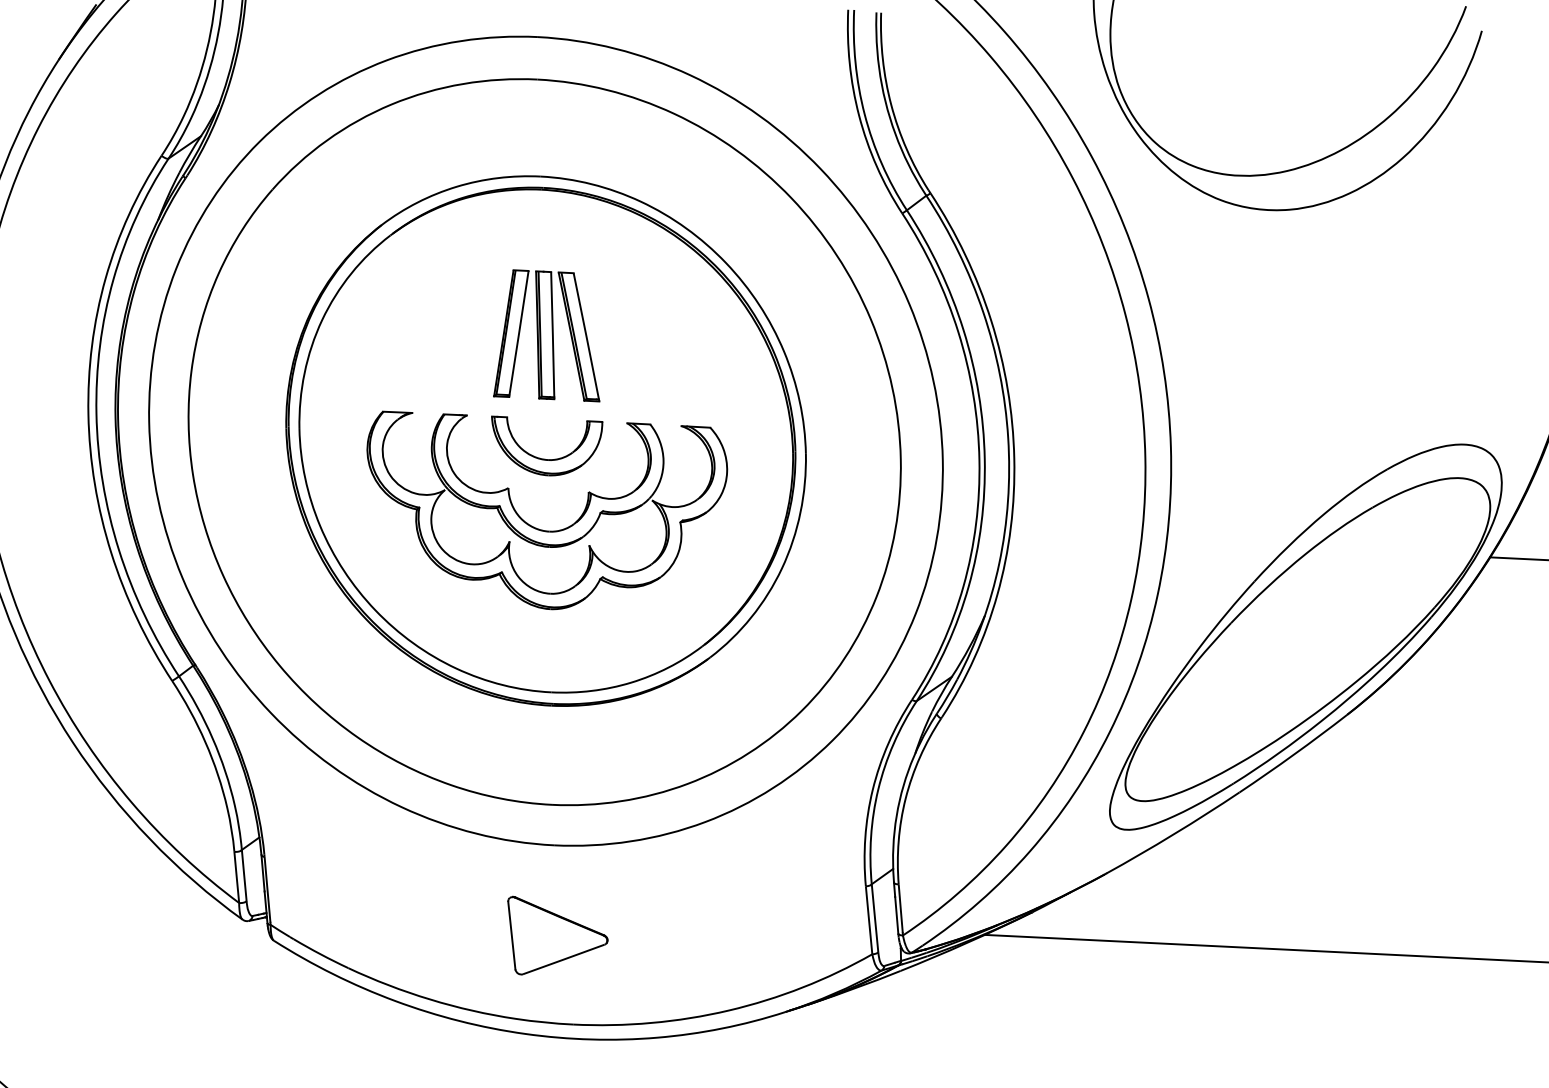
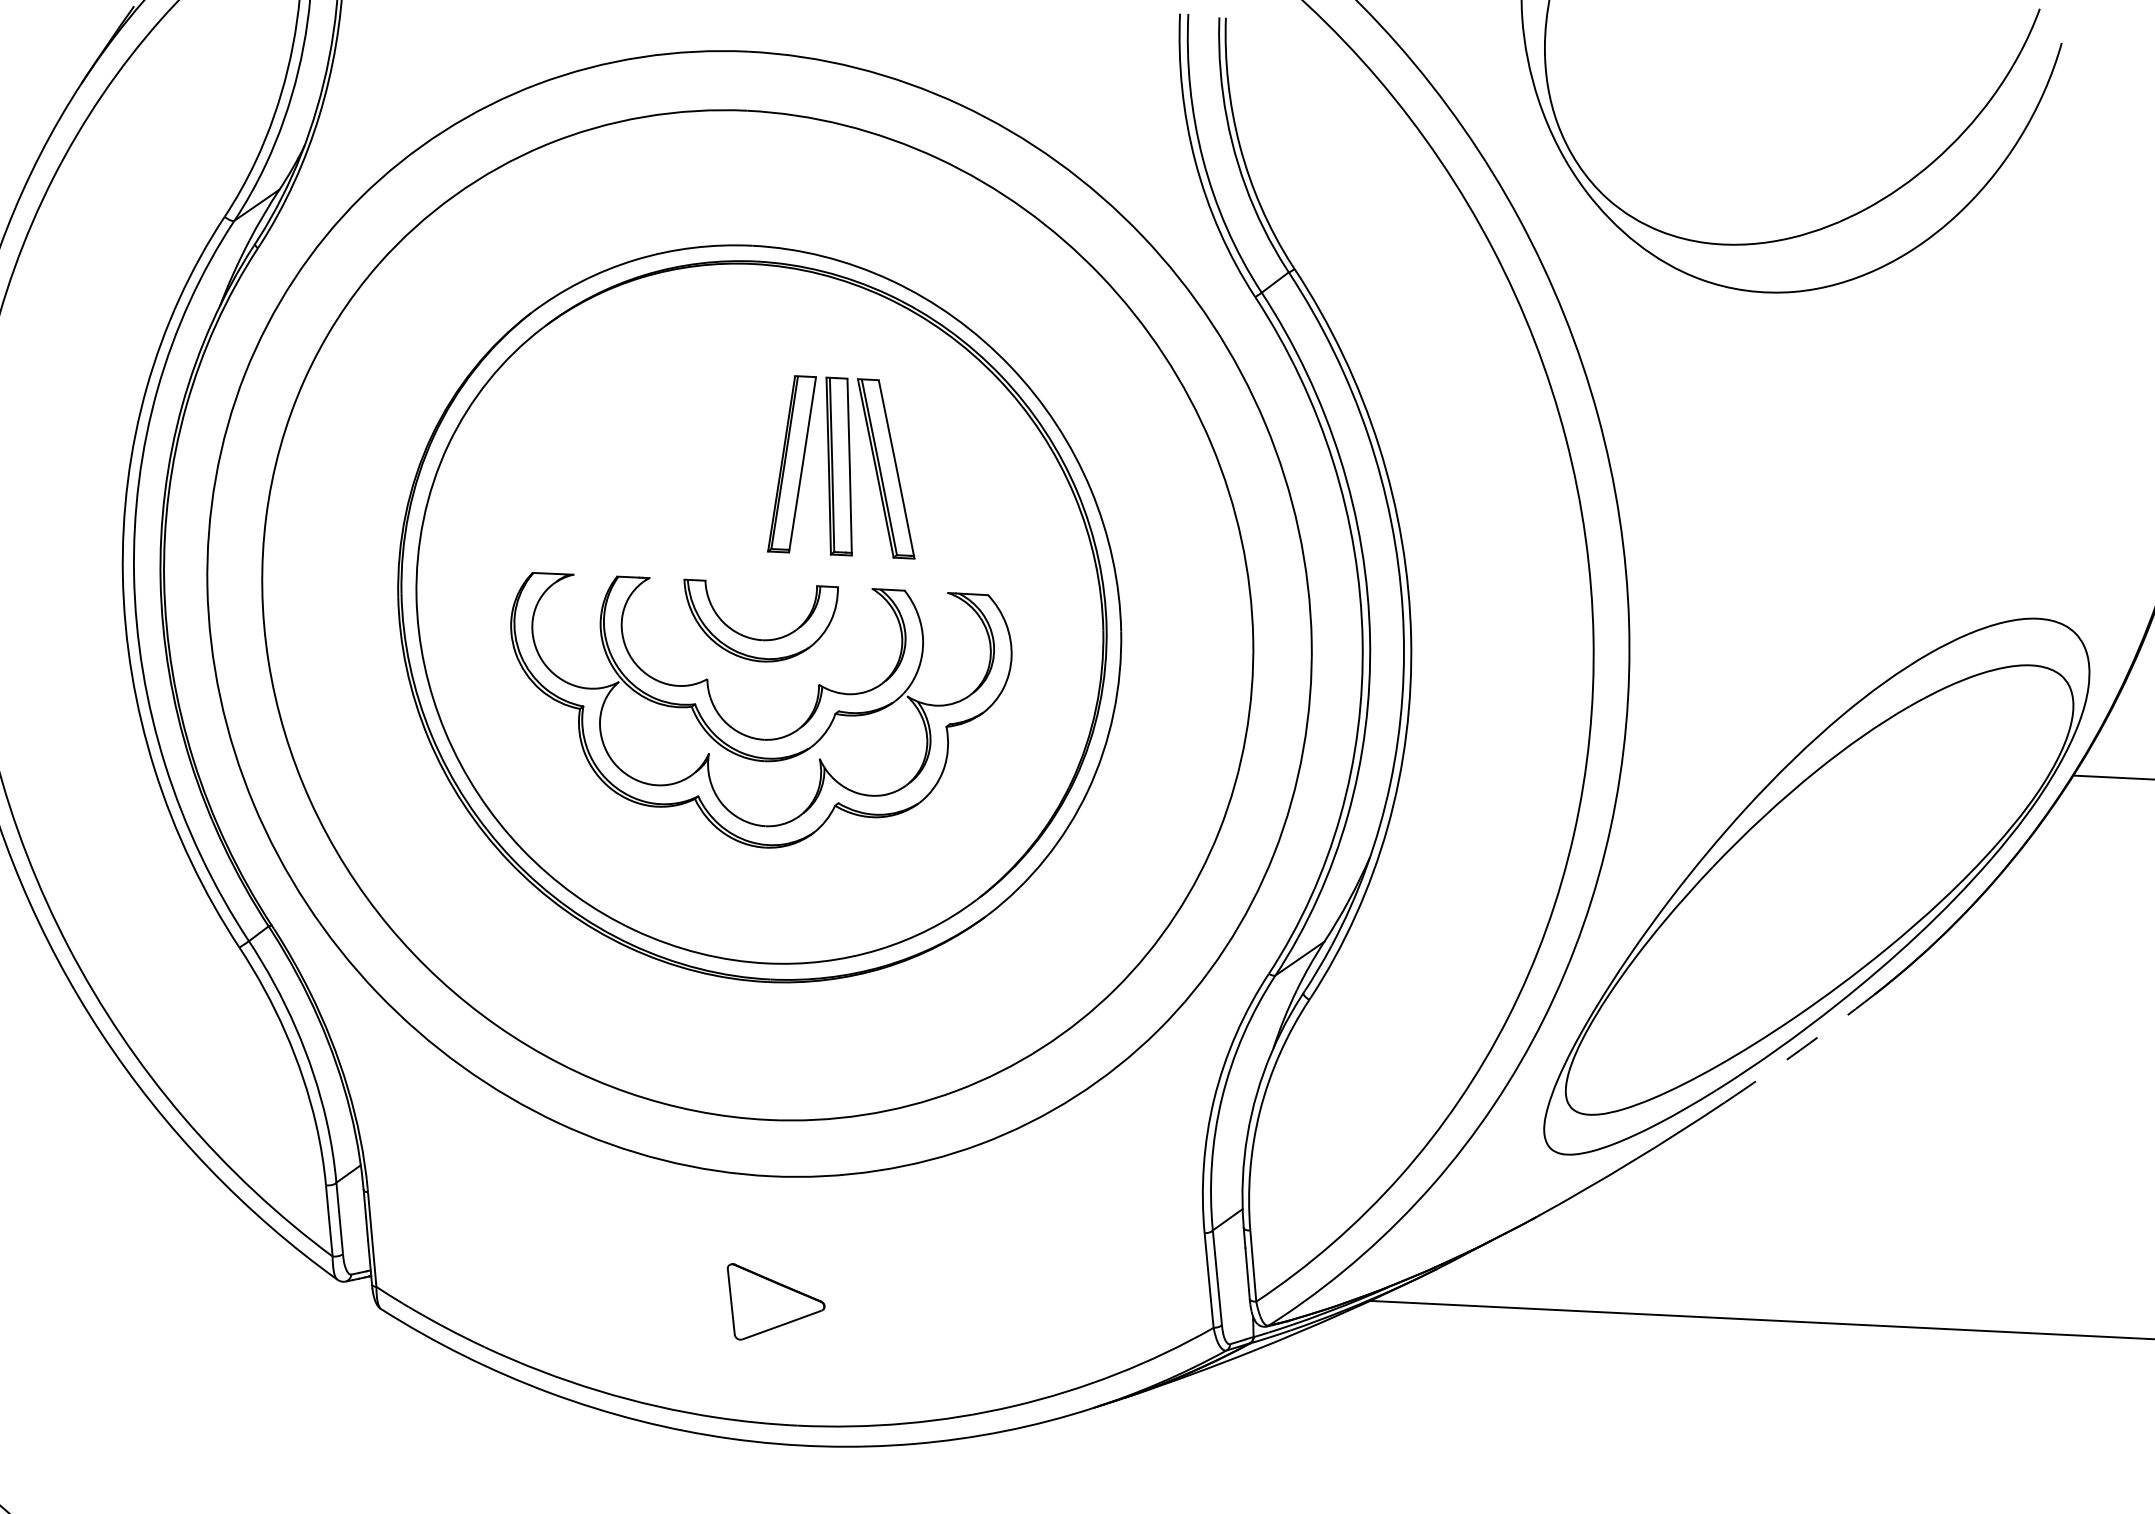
part: (546, 335) -> (840, 466), moved
arc: (1293, 754) -> (1799, 1049), solid -> dashed
part: (557, 935) -> (775, 1301), size x0.7

